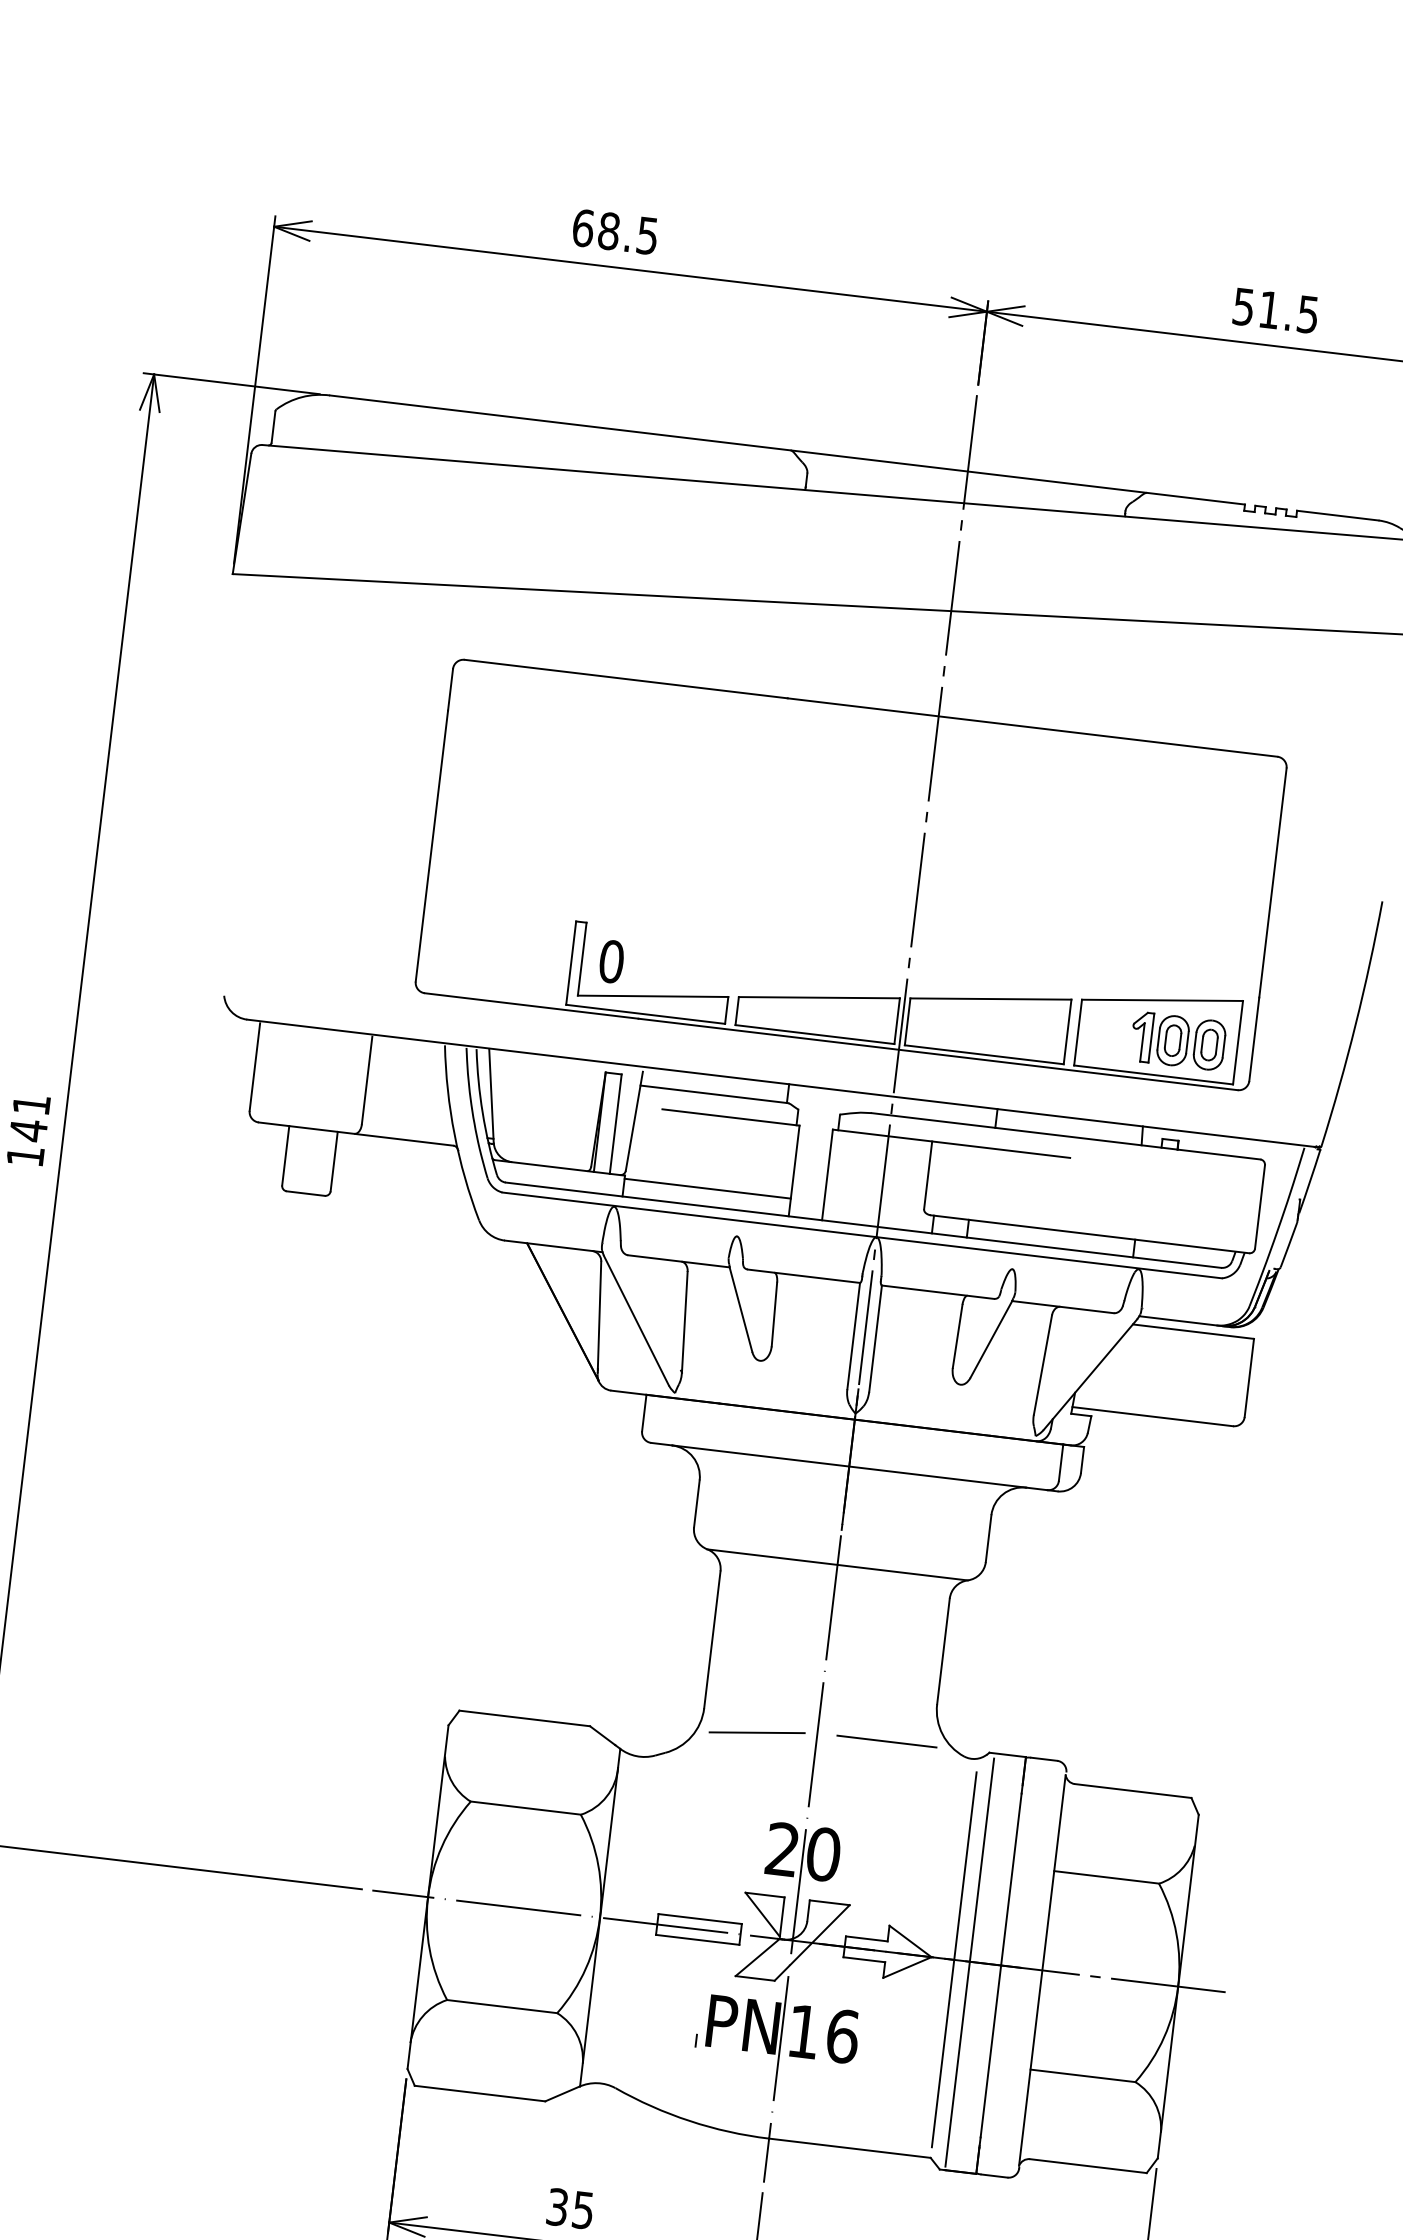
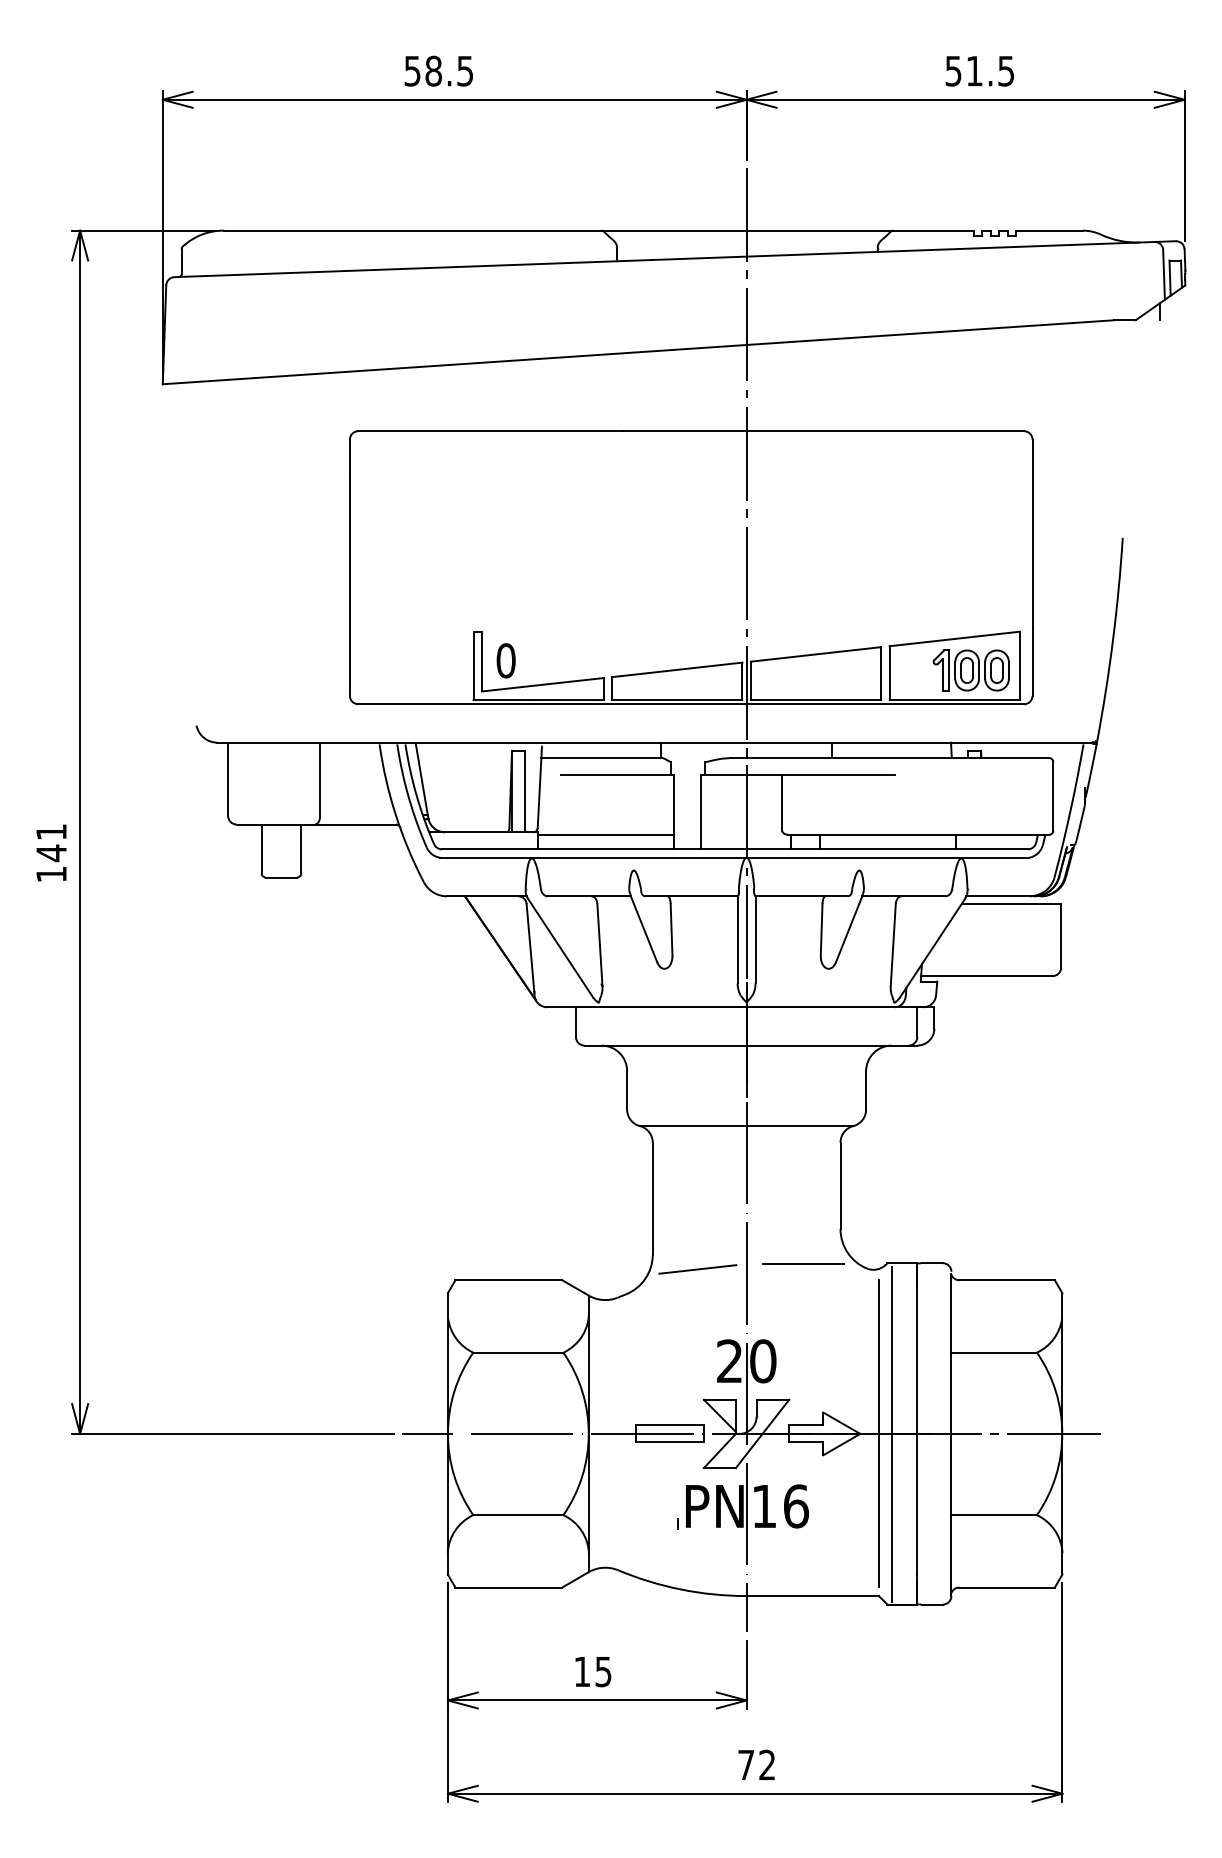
text: (583, 227) -> (412, 70), 68.5 -> 58.5
text: (557, 2206) -> (582, 1671), 35 -> 15

